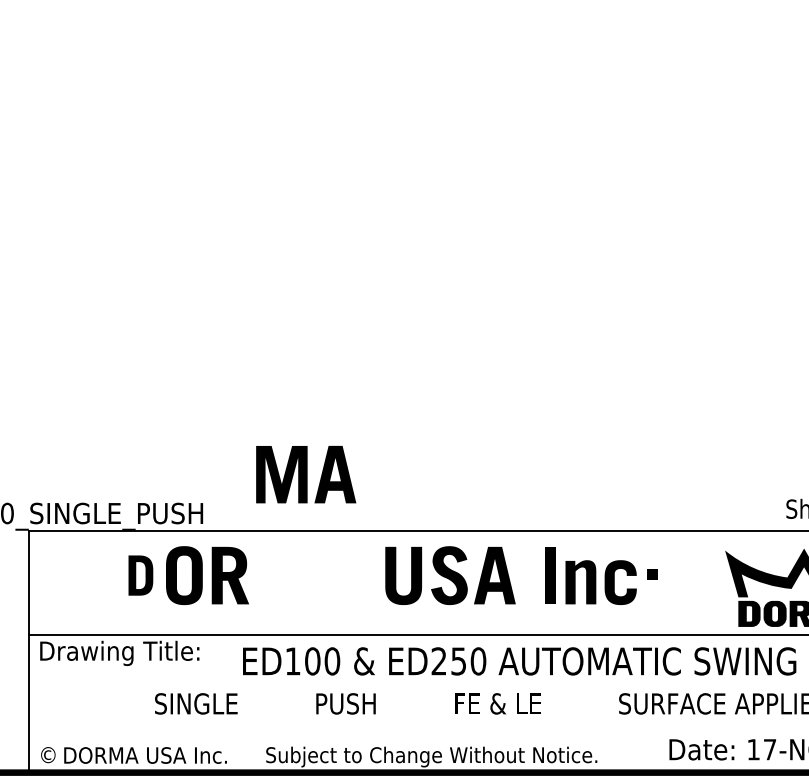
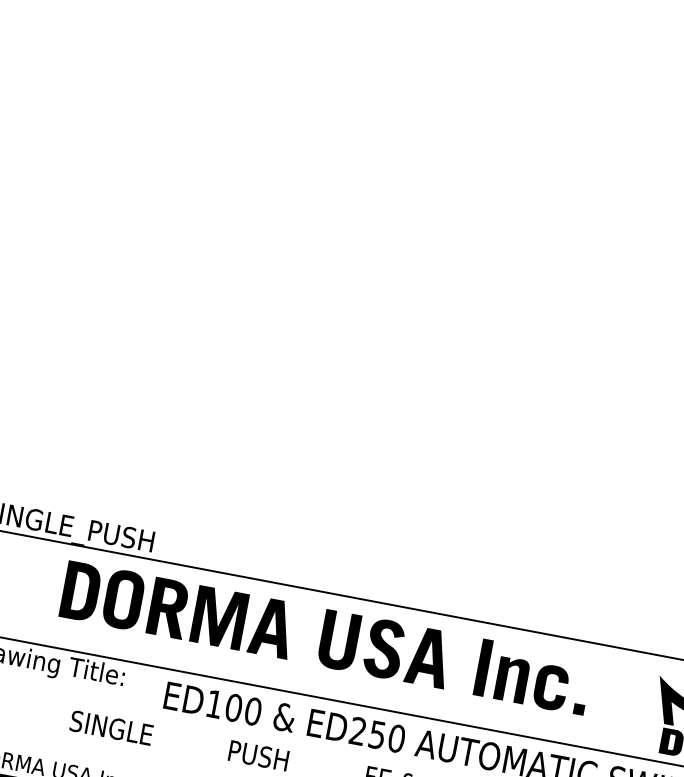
part: (306, 474) -> (243, 622), moved
part: (652, 574) -> (579, 709), moved
part: (140, 575) -> (80, 591), size x1.43

